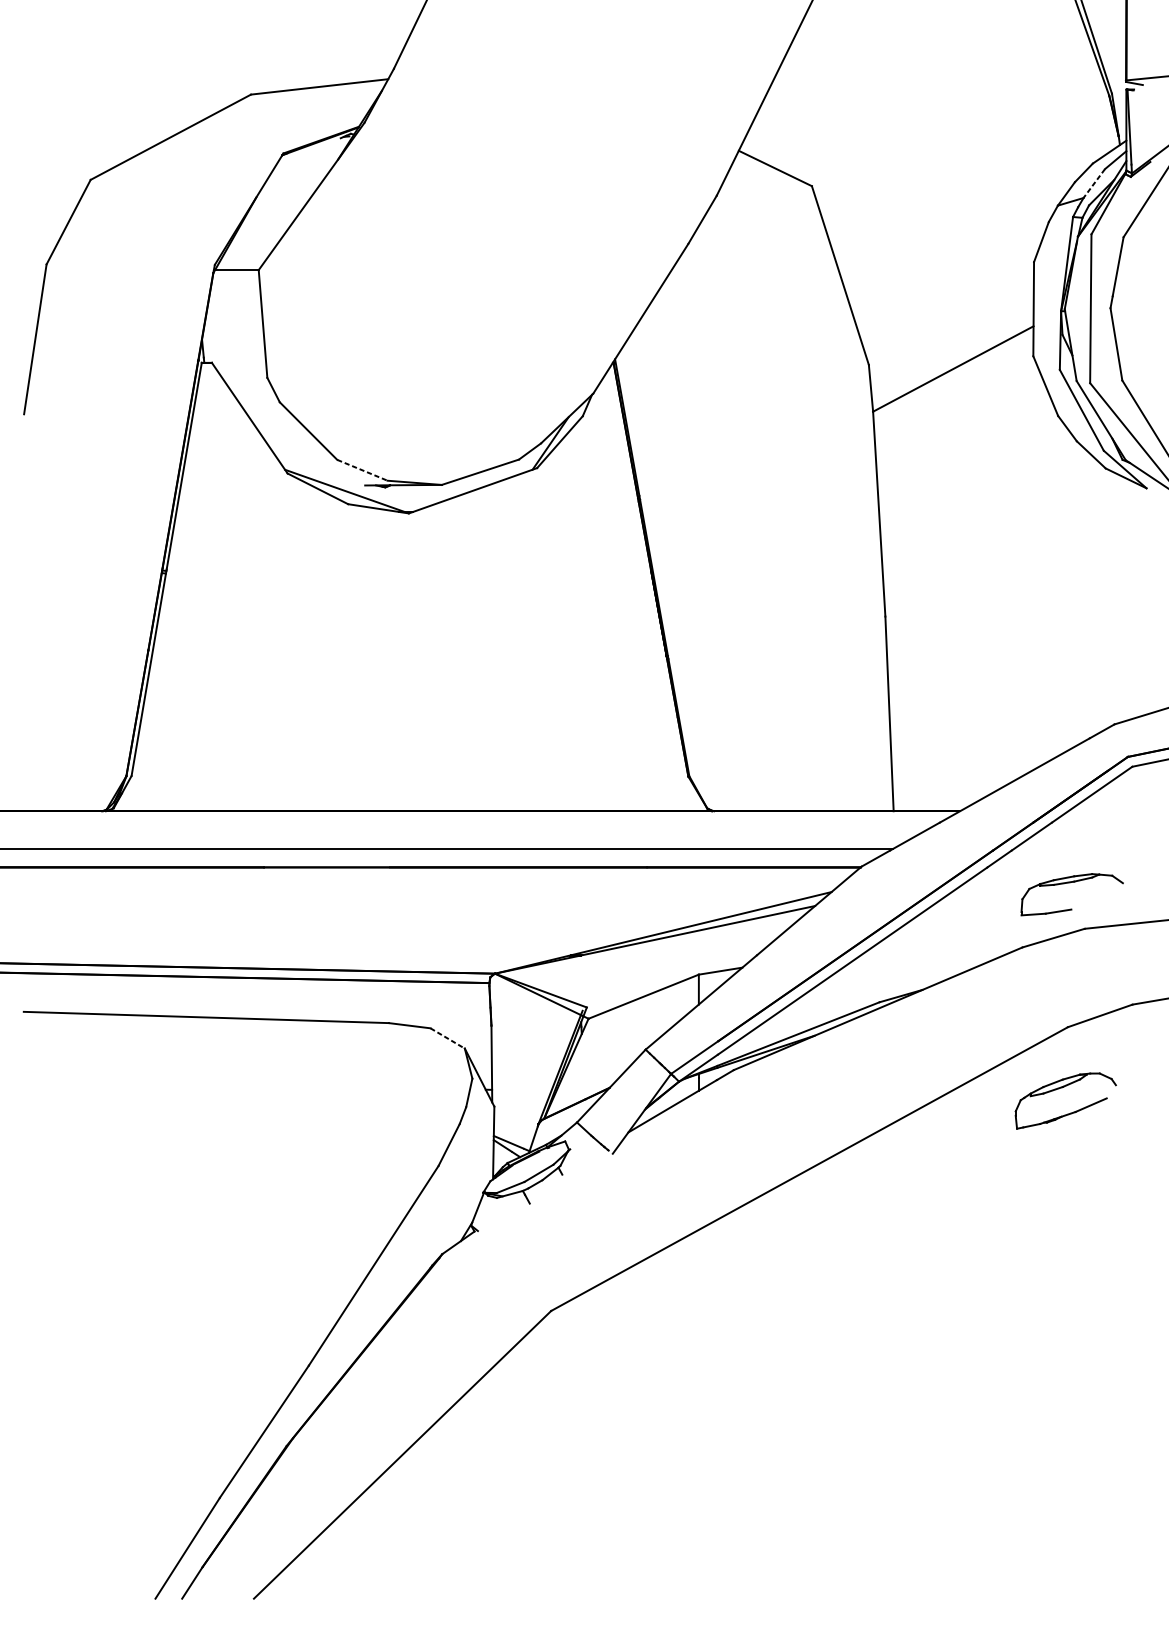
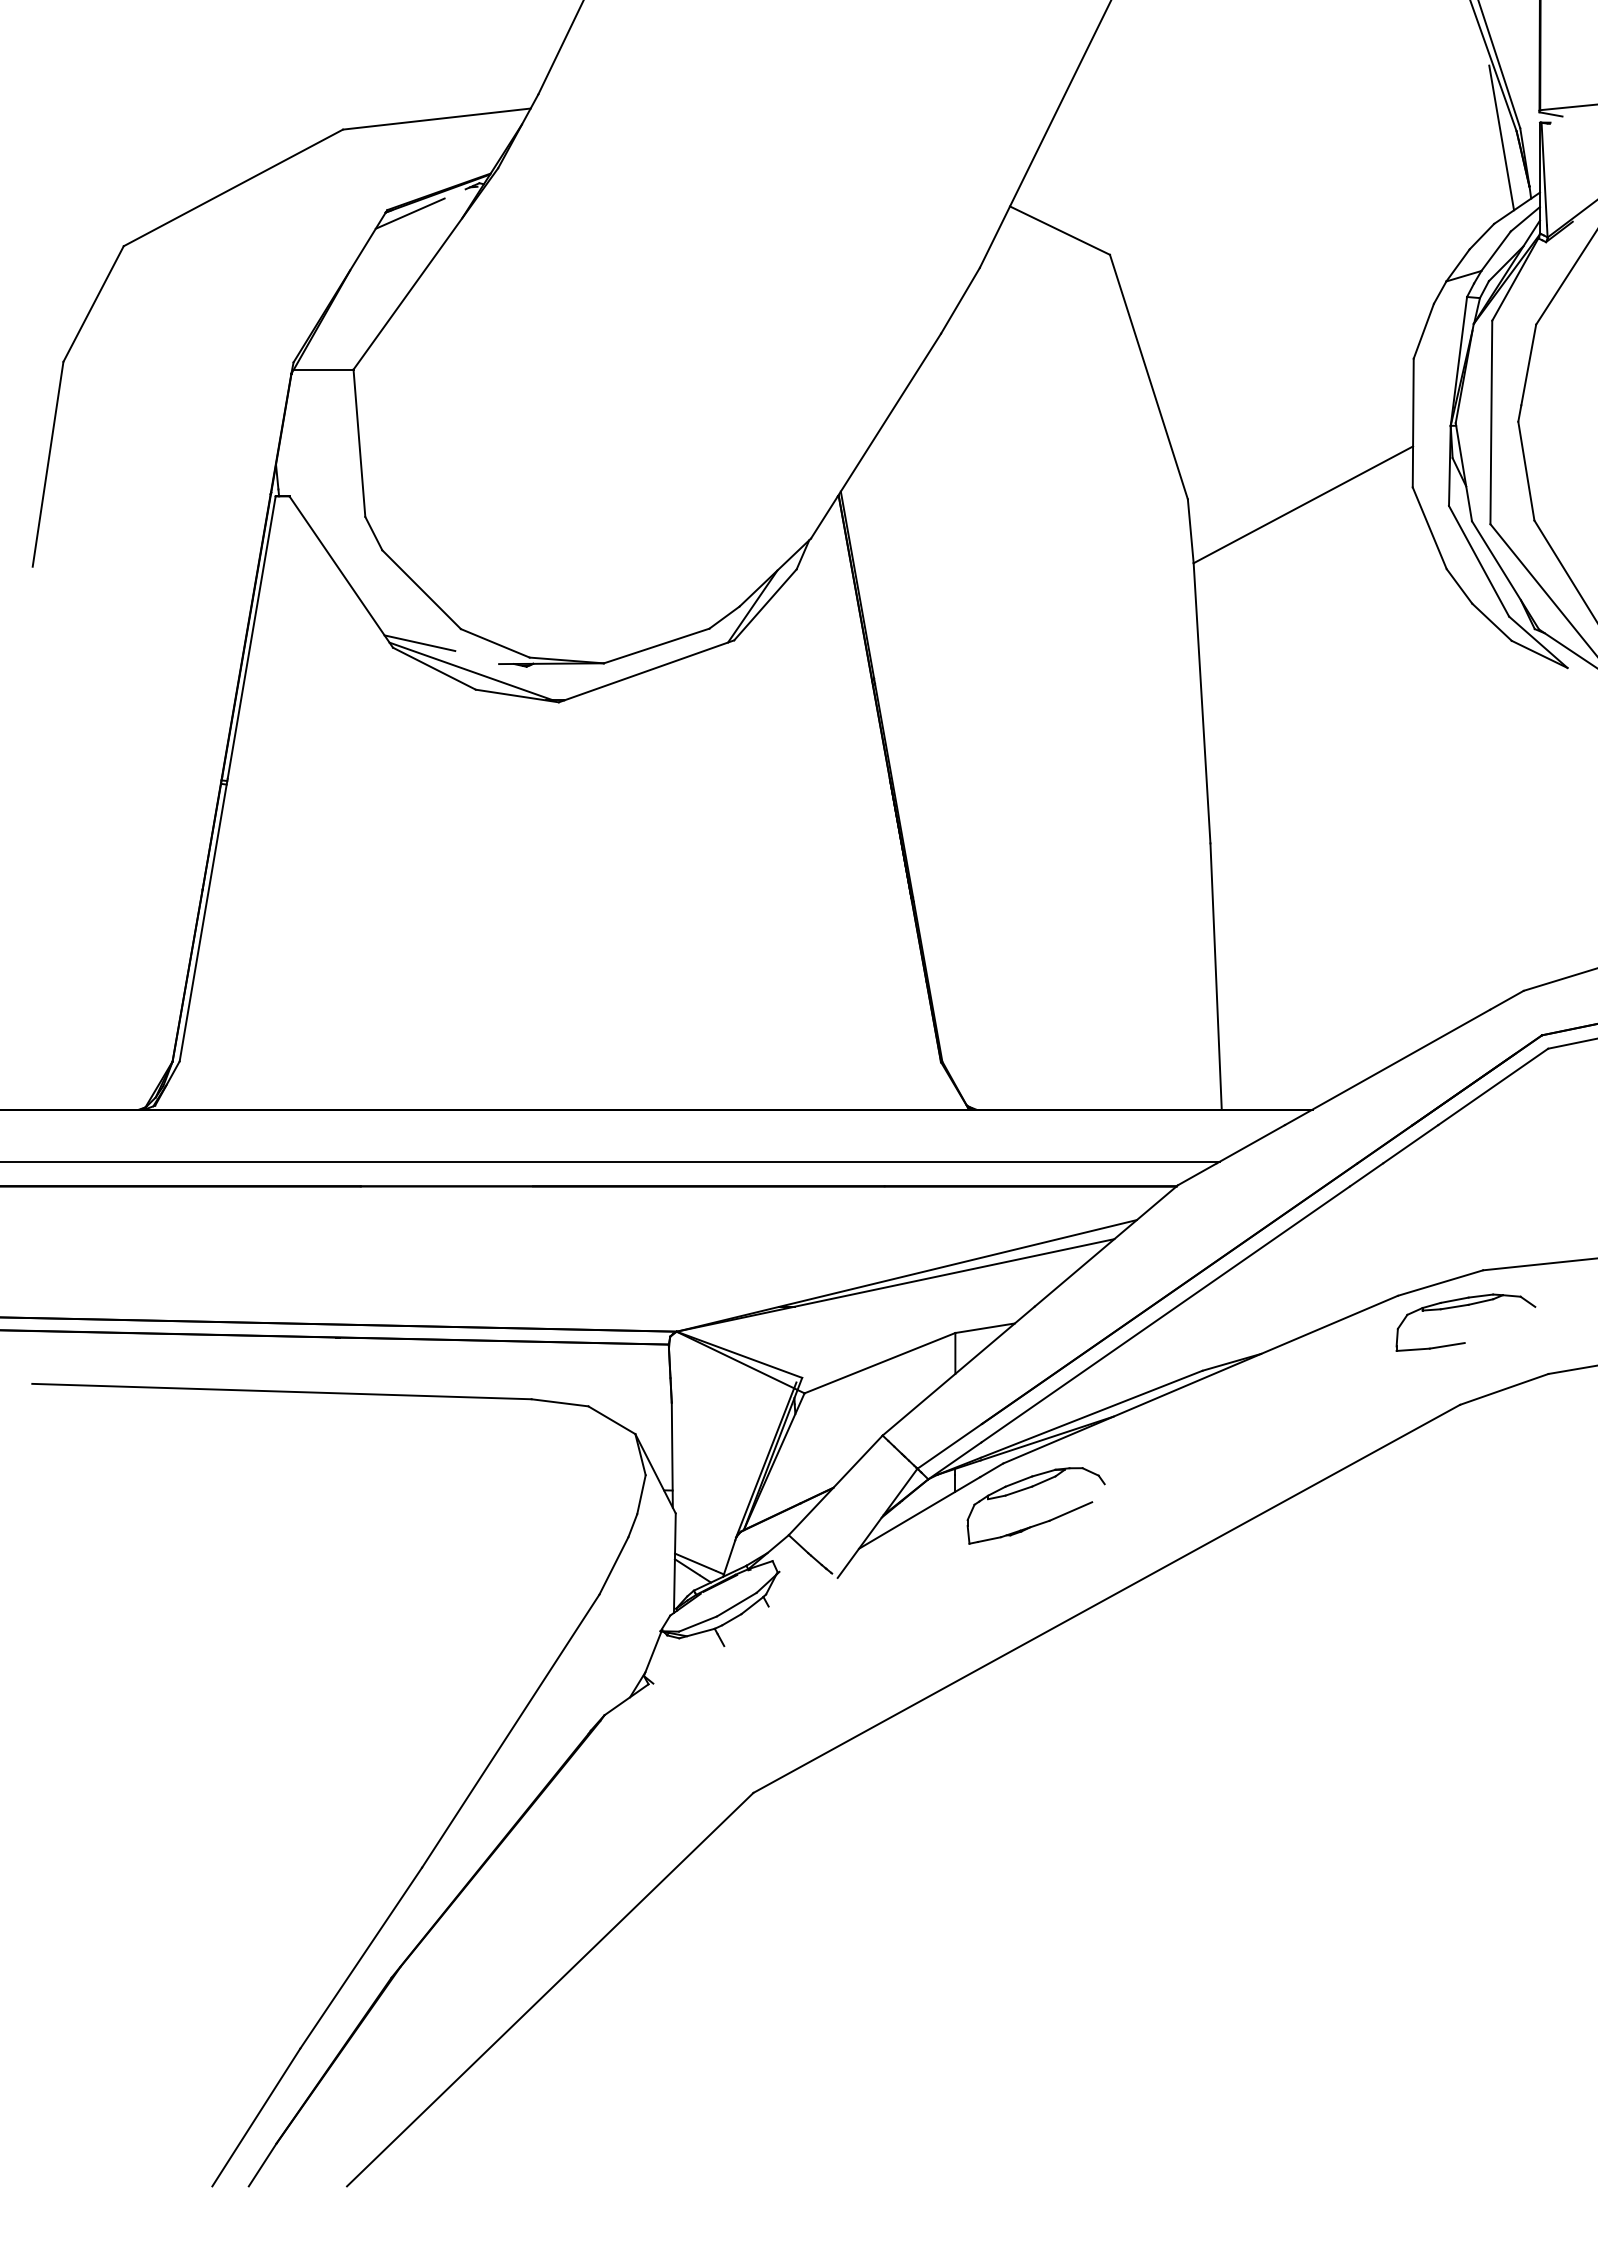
line: (1098, 100) -> (1501, 137), added
line: (299, 155) -> (409, 213), added
line: (1094, 183) -> (1496, 251), dashed -> solid
line: (306, 470) -> (419, 643), added
line: (362, 470) -> (495, 643), dashed -> solid
part: (1071, 882) -> (1465, 1306), moved
line: (448, 1038) -> (612, 1420), dashed -> solid
part: (1061, 1088) -> (1030, 1488), moved

